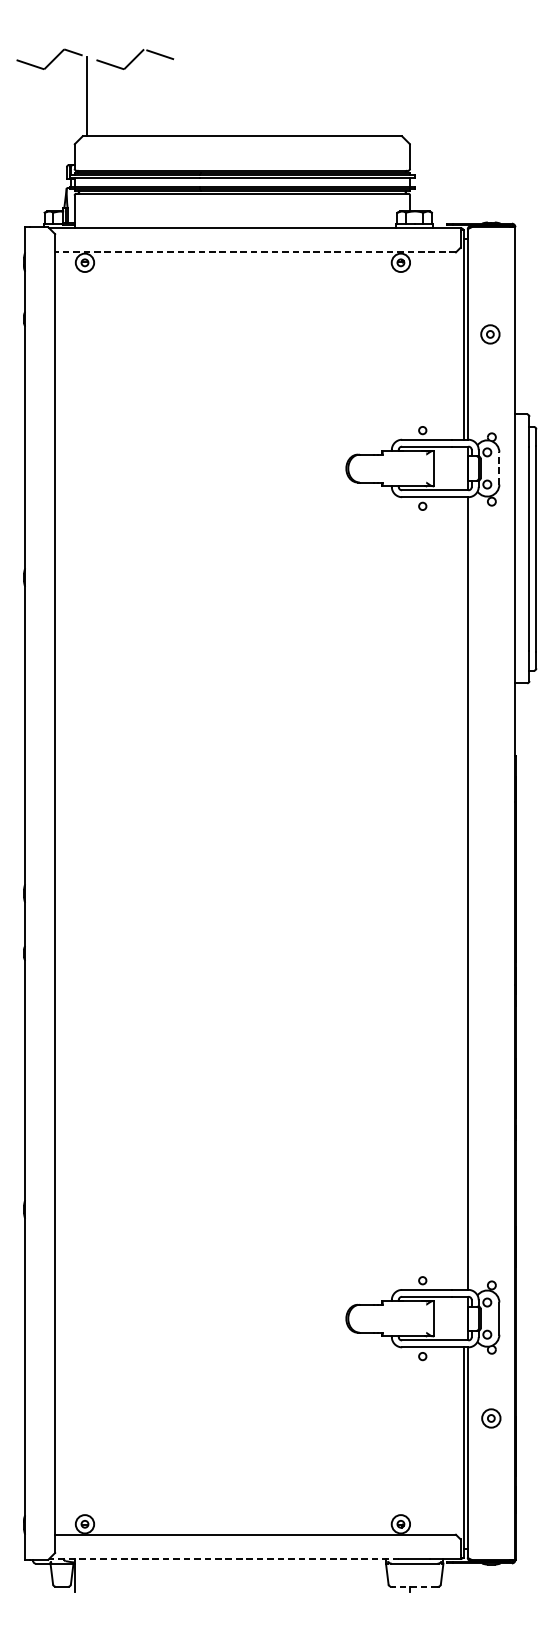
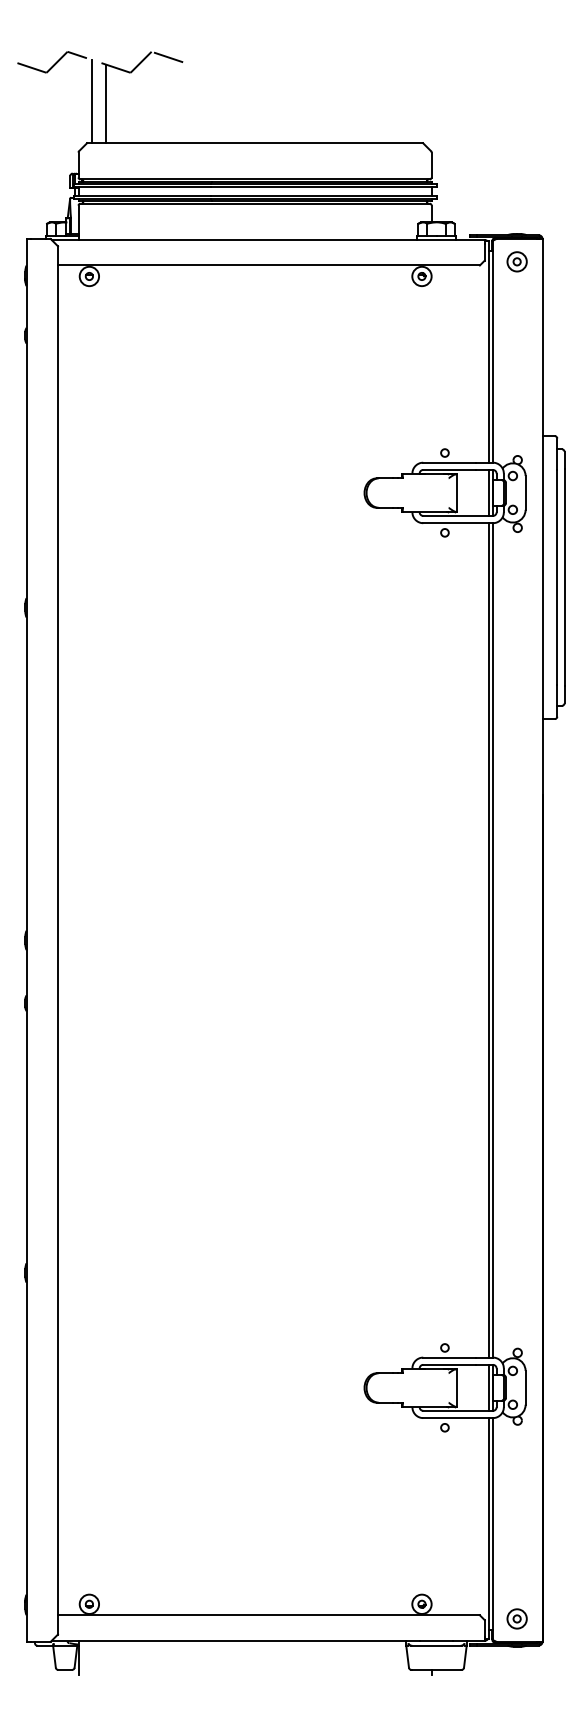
line: (101, 98) -> (106, 103), added
line: (255, 252) -> (268, 265), dashed -> solid
part: (489, 334) -> (516, 261), moved
line: (464, 468) -> (488, 492), added
line: (499, 468) -> (525, 492), dashed -> solid
line: (464, 893) -> (488, 940), added
line: (464, 1318) -> (488, 1387), added
part: (490, 1418) -> (516, 1618), moved
line: (223, 1558) -> (235, 1640), dashed -> solid
line: (414, 1586) -> (436, 1669), dashed -> solid

